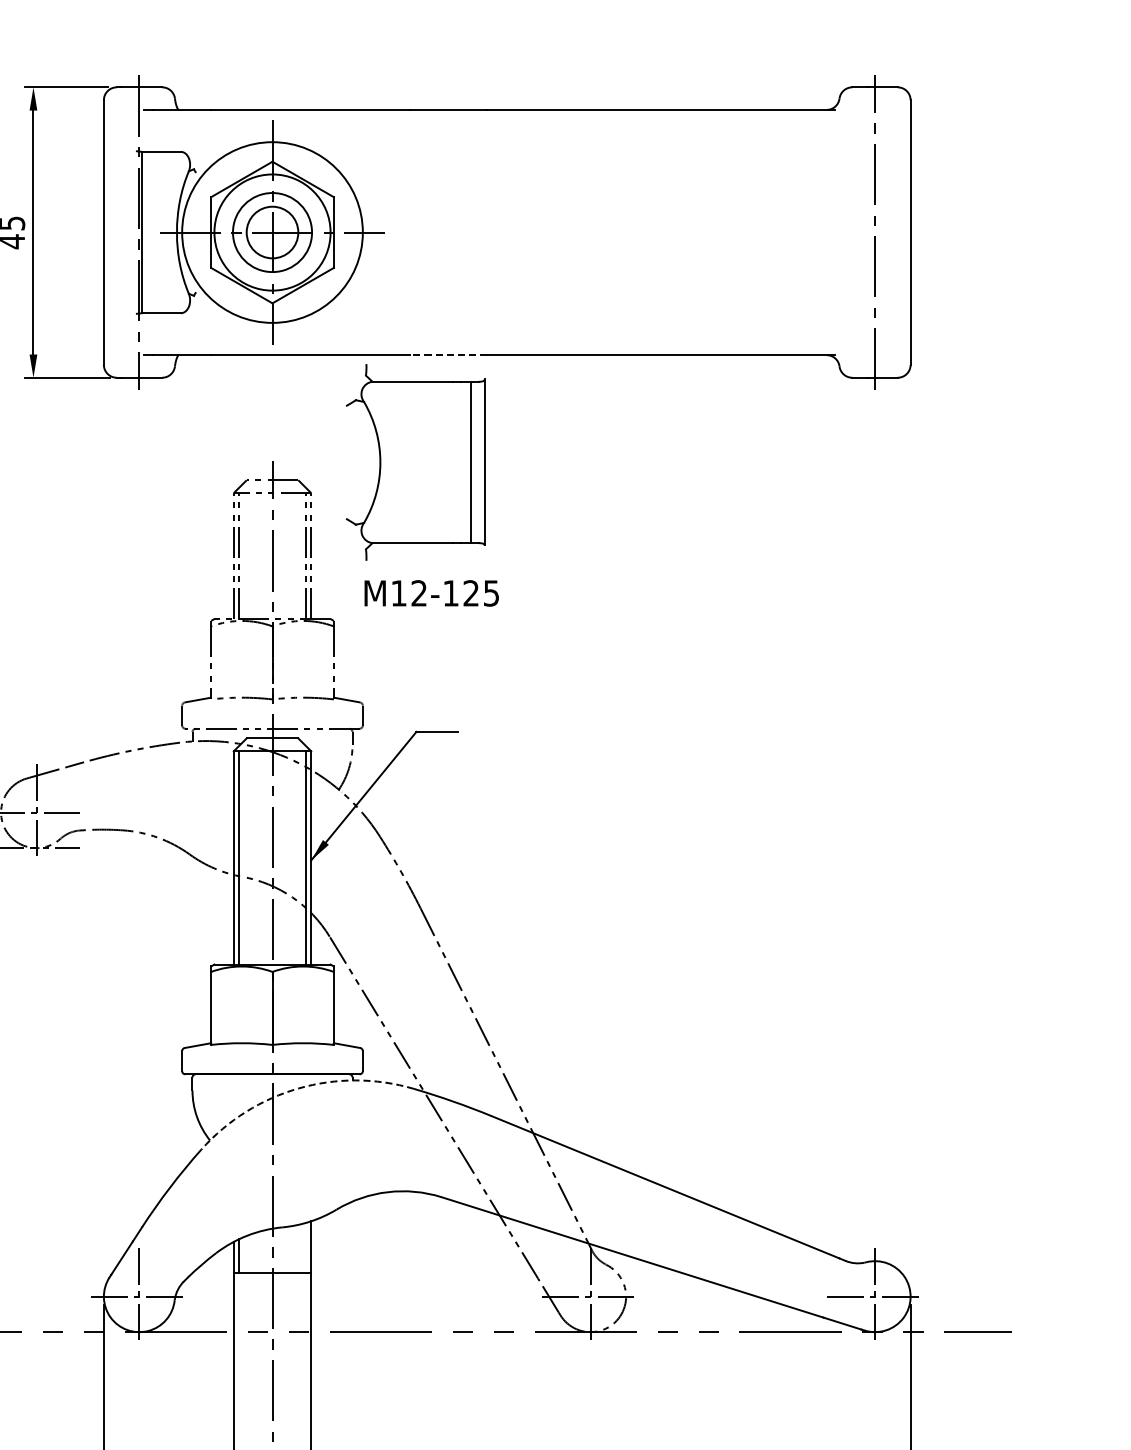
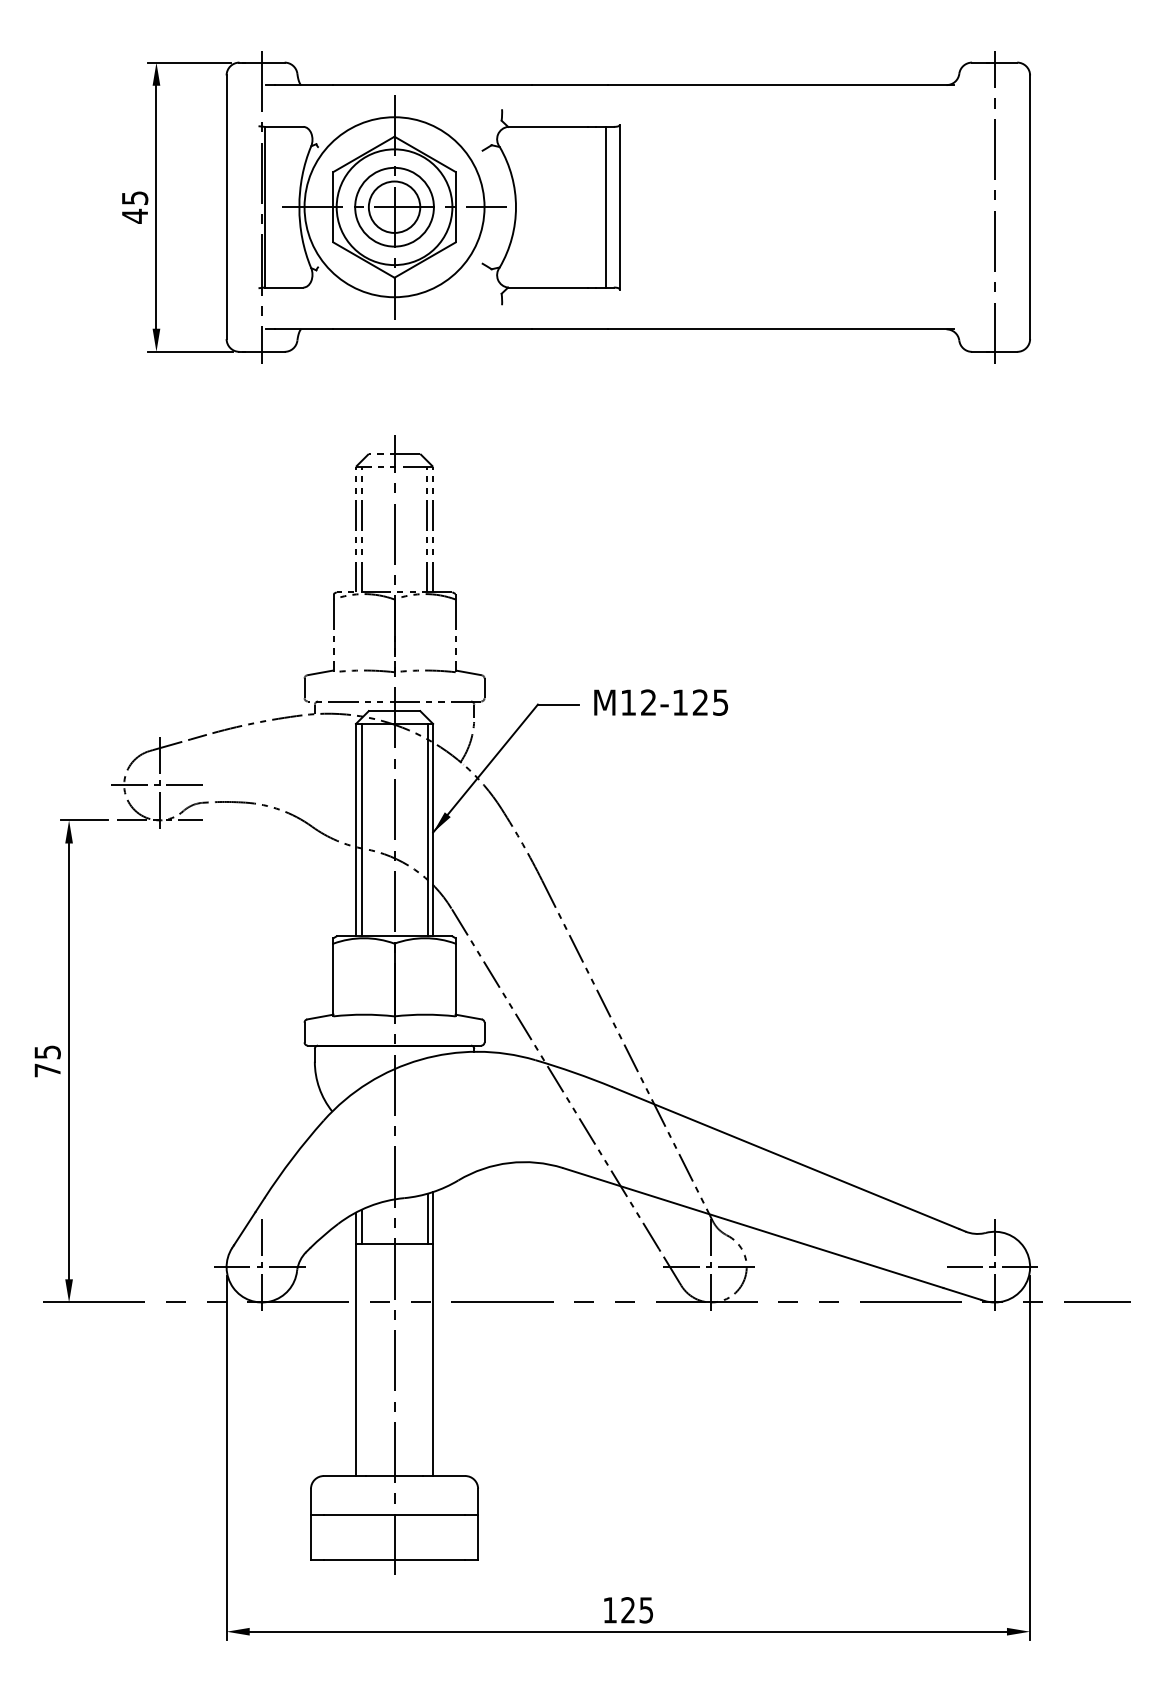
line: (448, 355) -> (569, 329), dashed -> solid
part: (415, 462) -> (550, 207), moved
text: (432, 593) -> (661, 702), moved
arc: (298, 1088) -> (420, 1059), dashed -> solid
line: (305, 1247) -> (427, 1218), added

